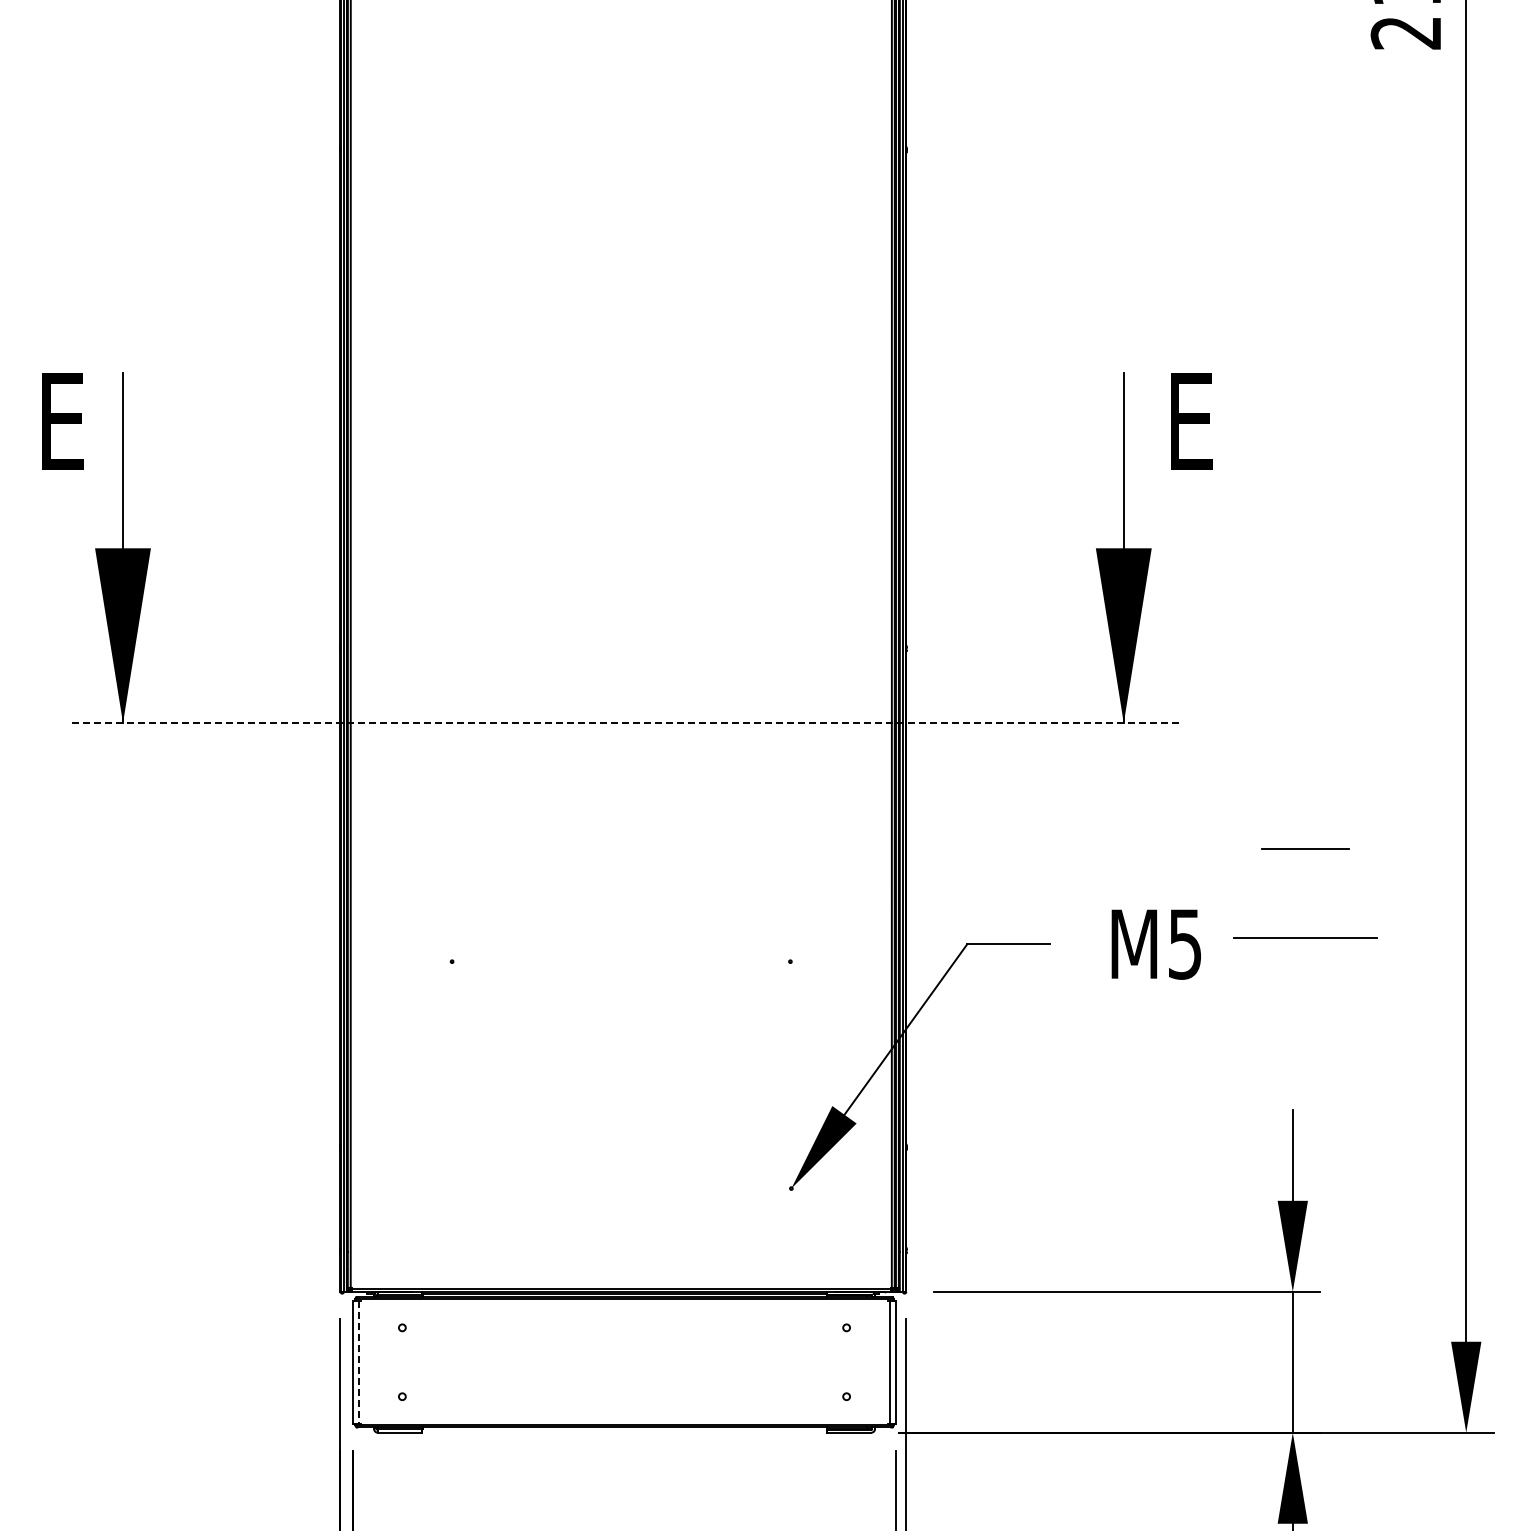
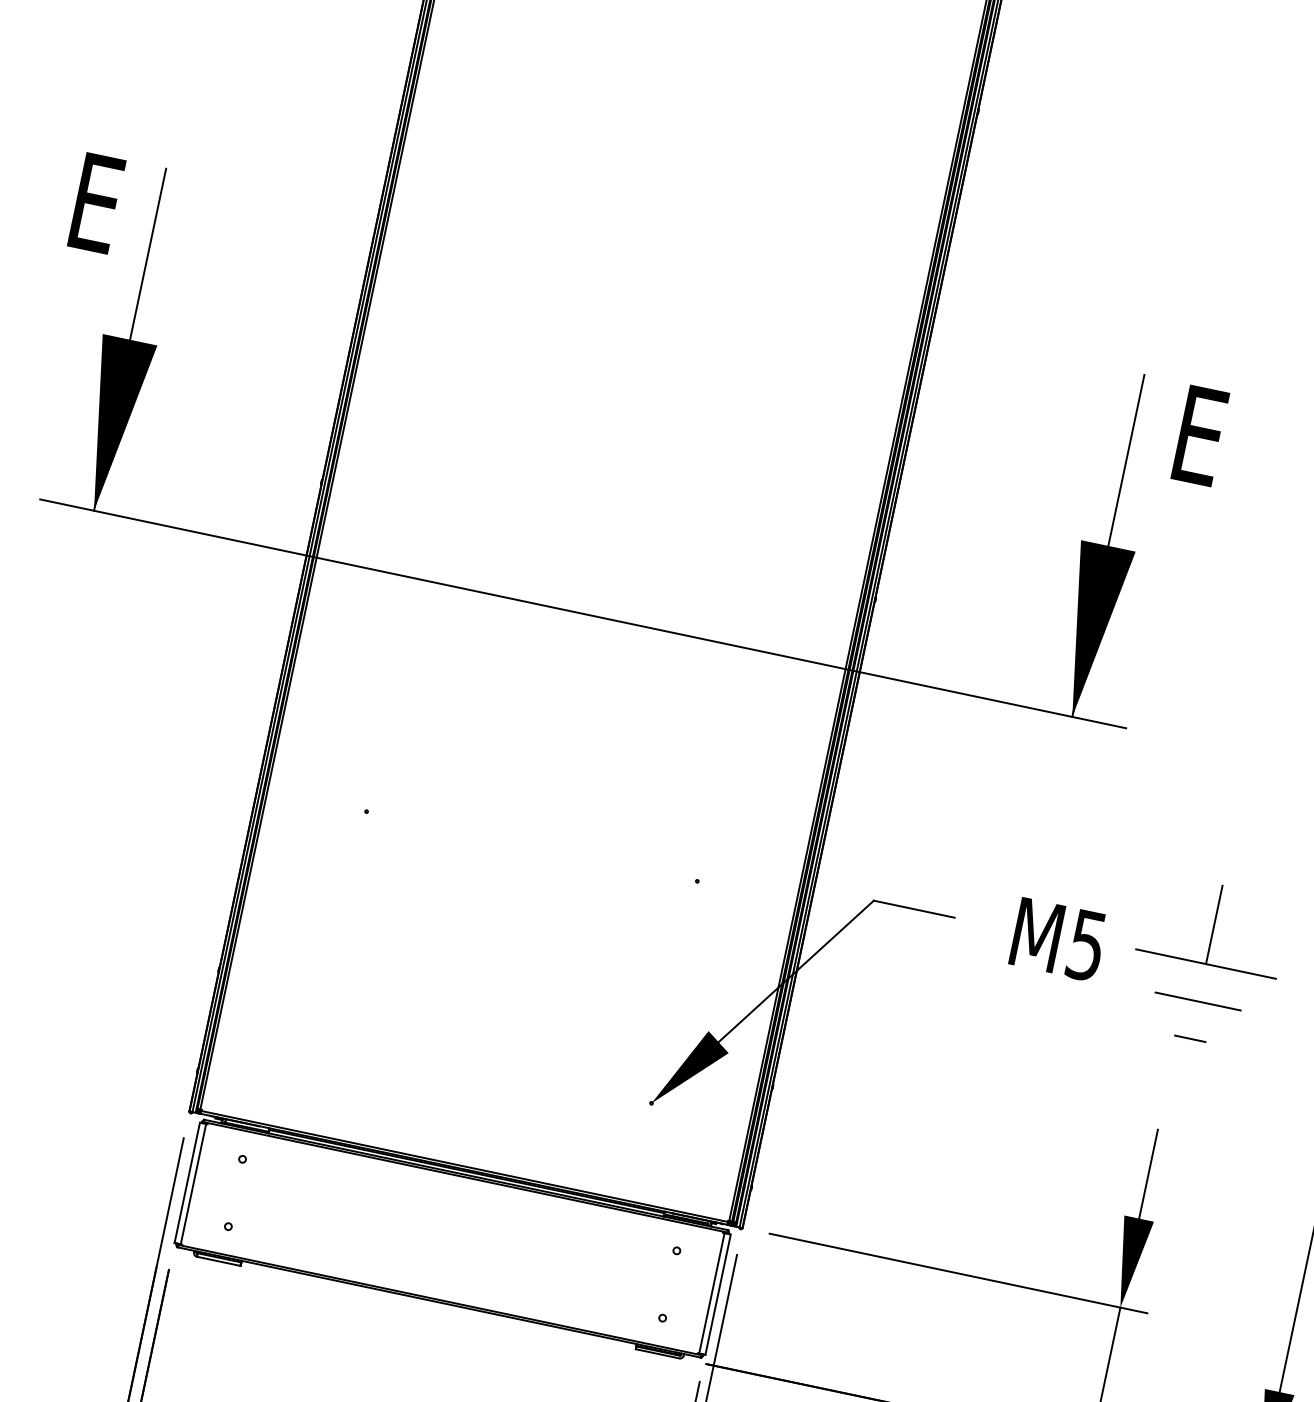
line: (622, 723) -> (582, 613), dashed -> solid
line: (1305, 848) -> (1197, 1000), moved
line: (1305, 897) -> (1214, 924), added
line: (1305, 1014) -> (1189, 1039), added
line: (359, 1362) -> (193, 1184), dashed -> solid

